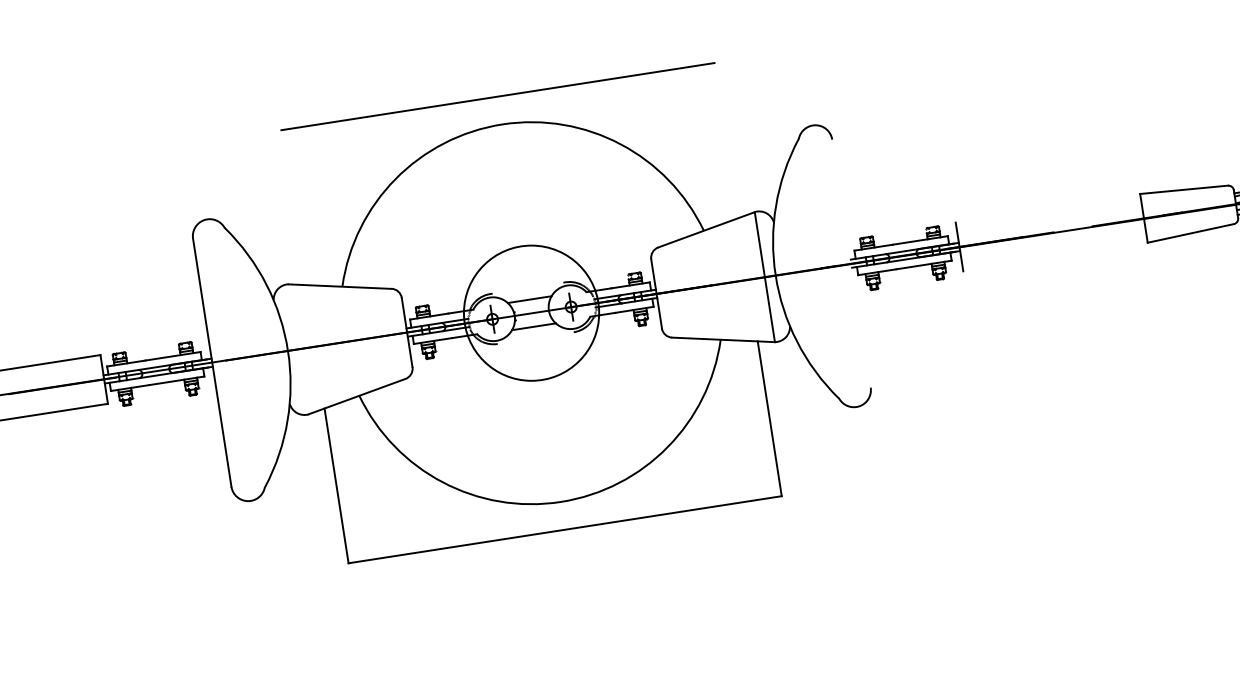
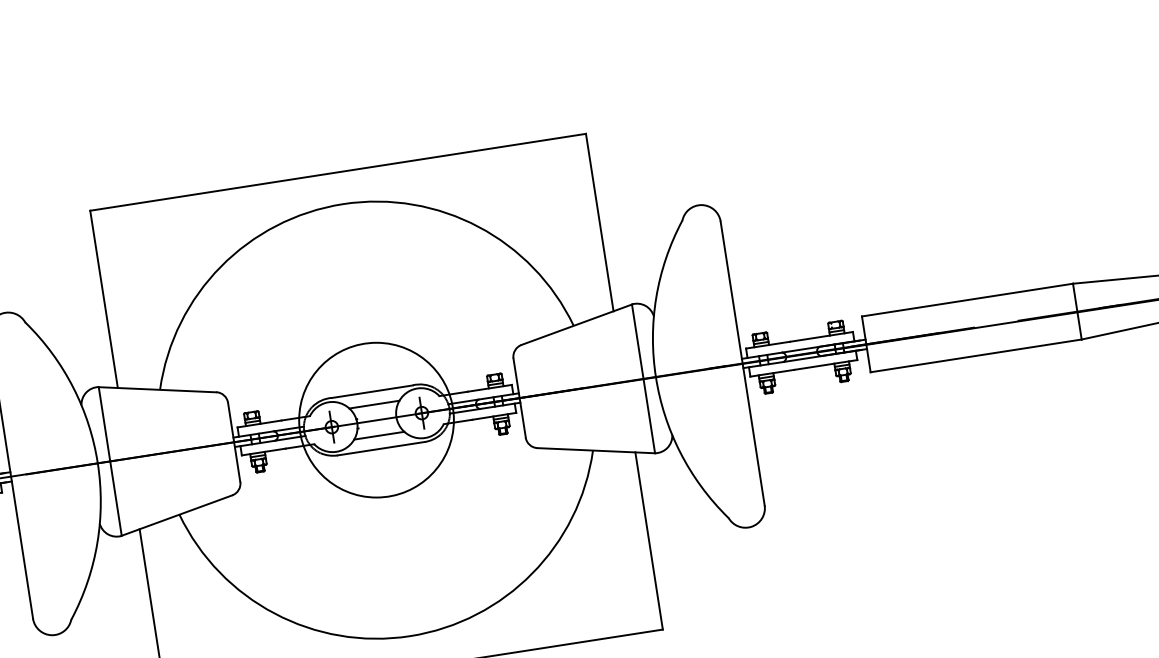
line: (726, 140) -> (599, 222), added
line: (293, 207) -> (104, 299), added
line: (1047, 207) -> (966, 299), added
line: (1055, 256) -> (976, 355), added
line: (851, 263) -> (742, 363), added
line: (527, 287) -> (371, 390), added
line: (535, 338) -> (381, 449), added
line: (298, 349) -> (109, 461), added

